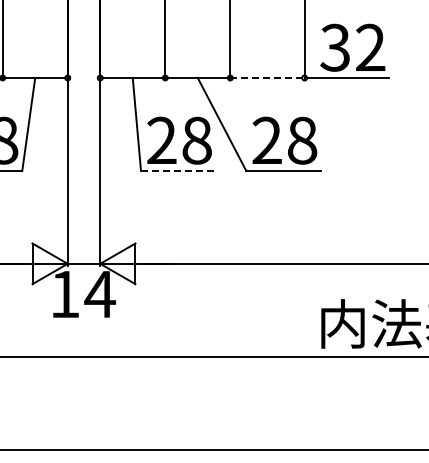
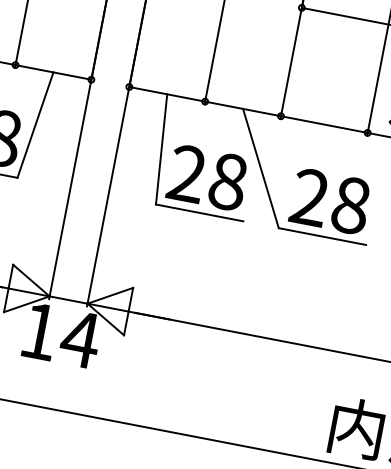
line: (267, 78) -> (324, 125), dashed -> solid
line: (178, 170) -> (199, 212), dashed -> solid

